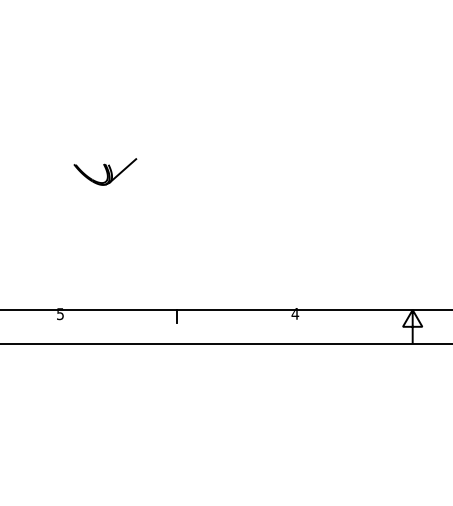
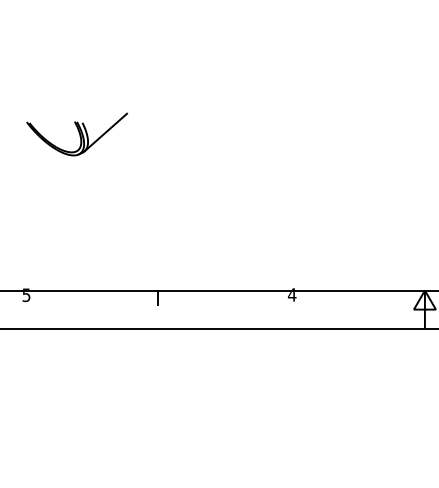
part: (105, 171) -> (77, 133), size x1.43

